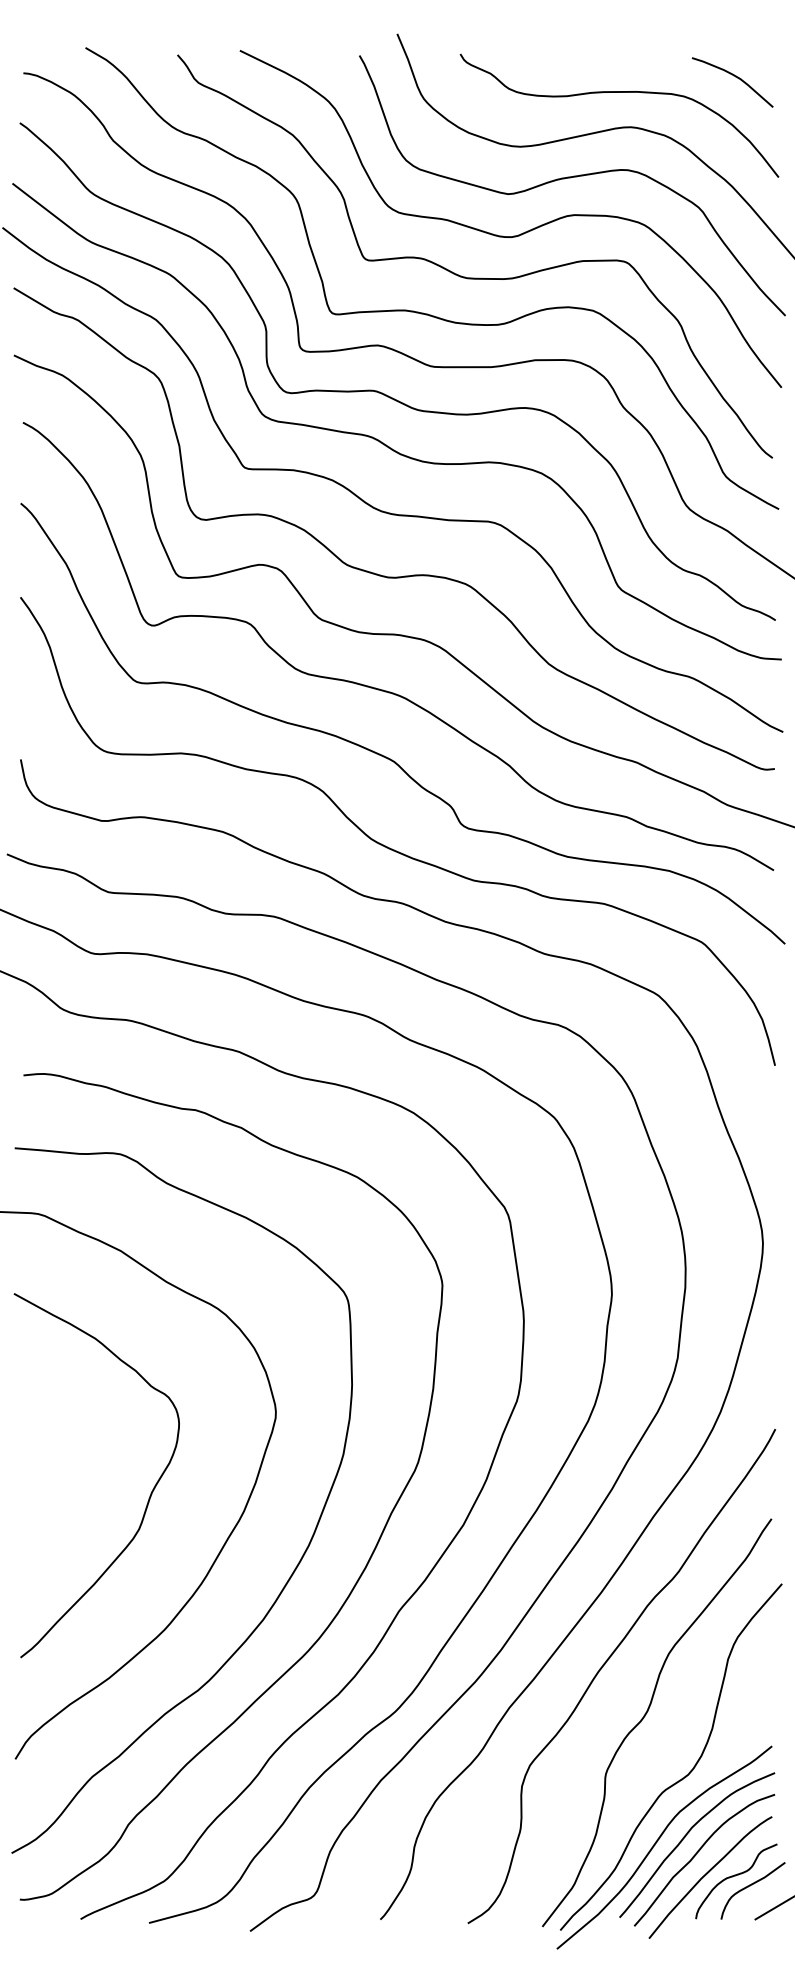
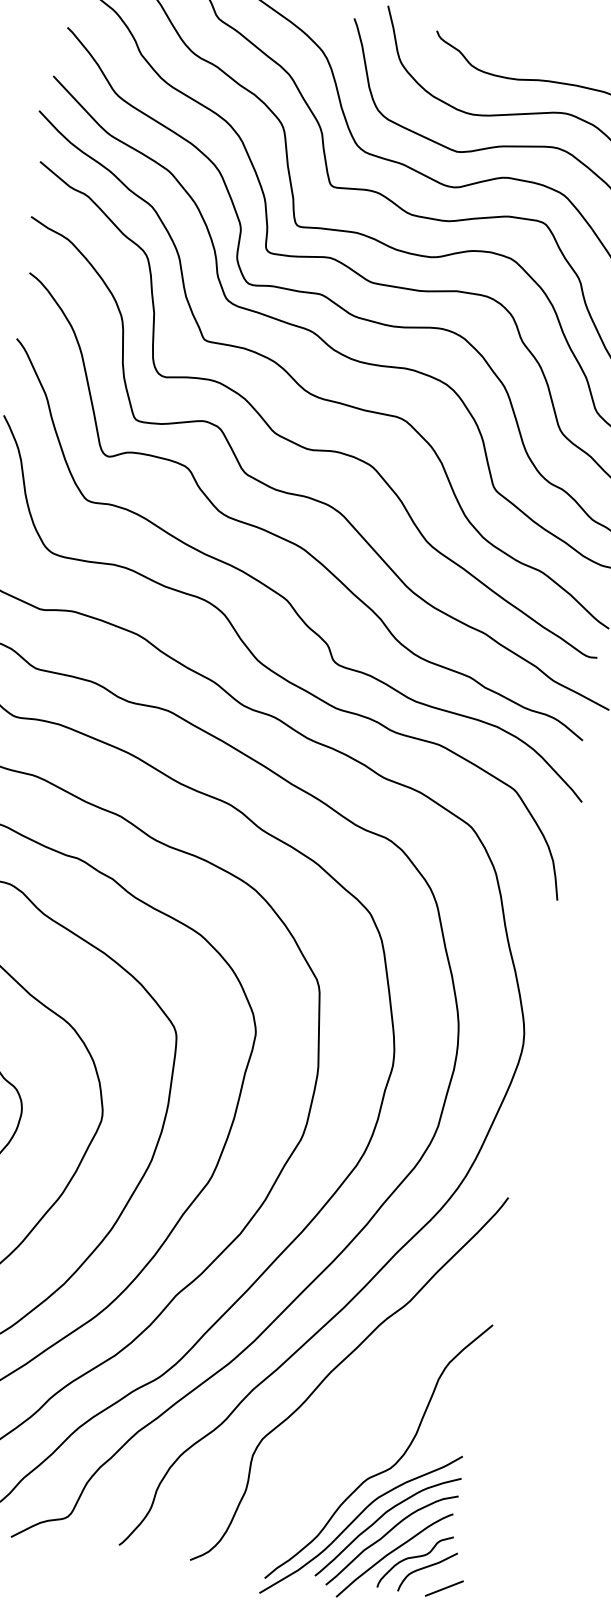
curve: (645, 1716) -> (363, 1415), removed

